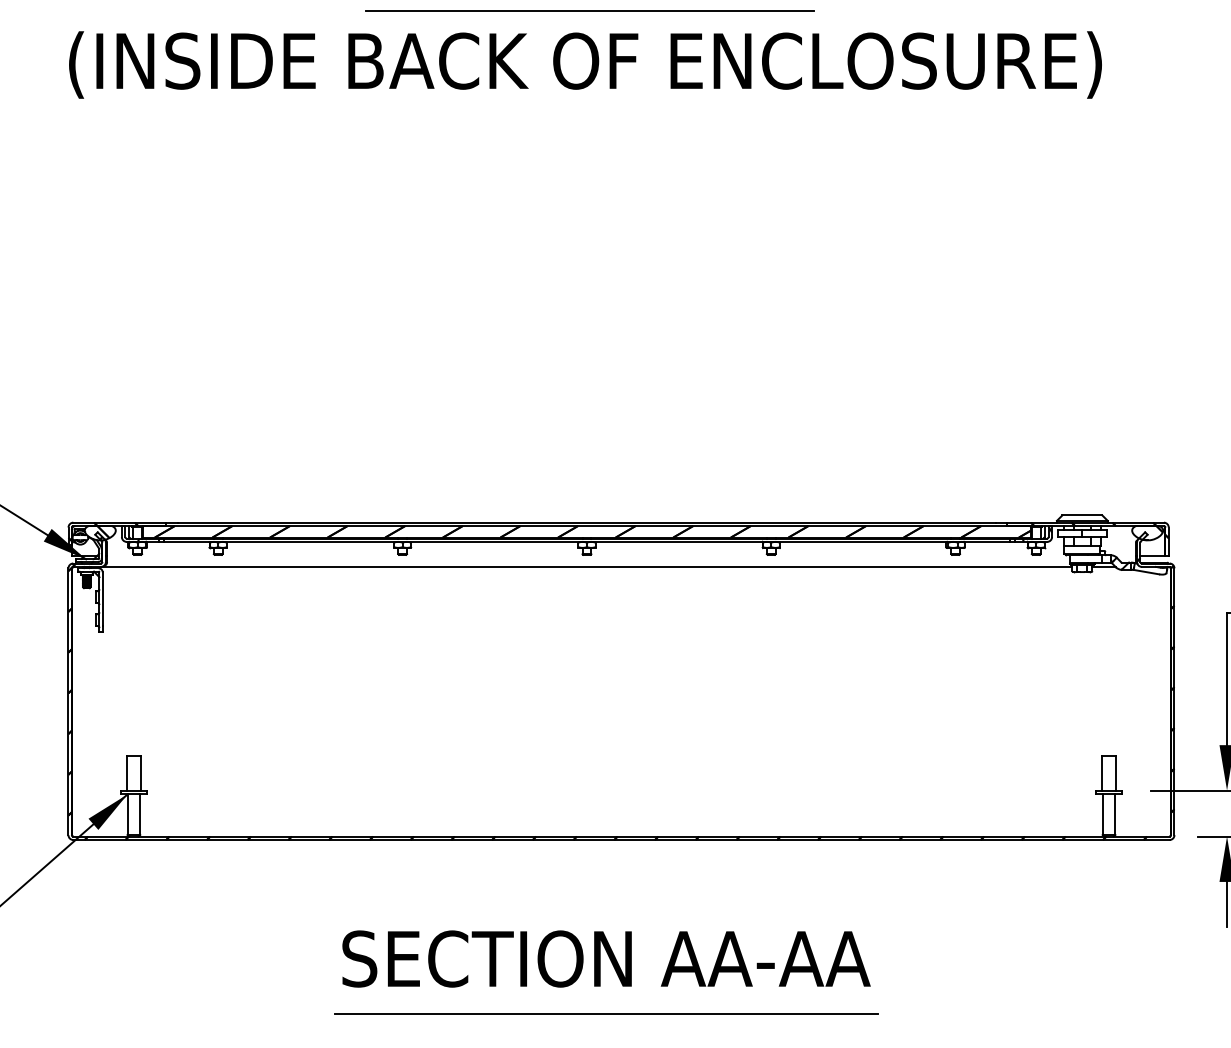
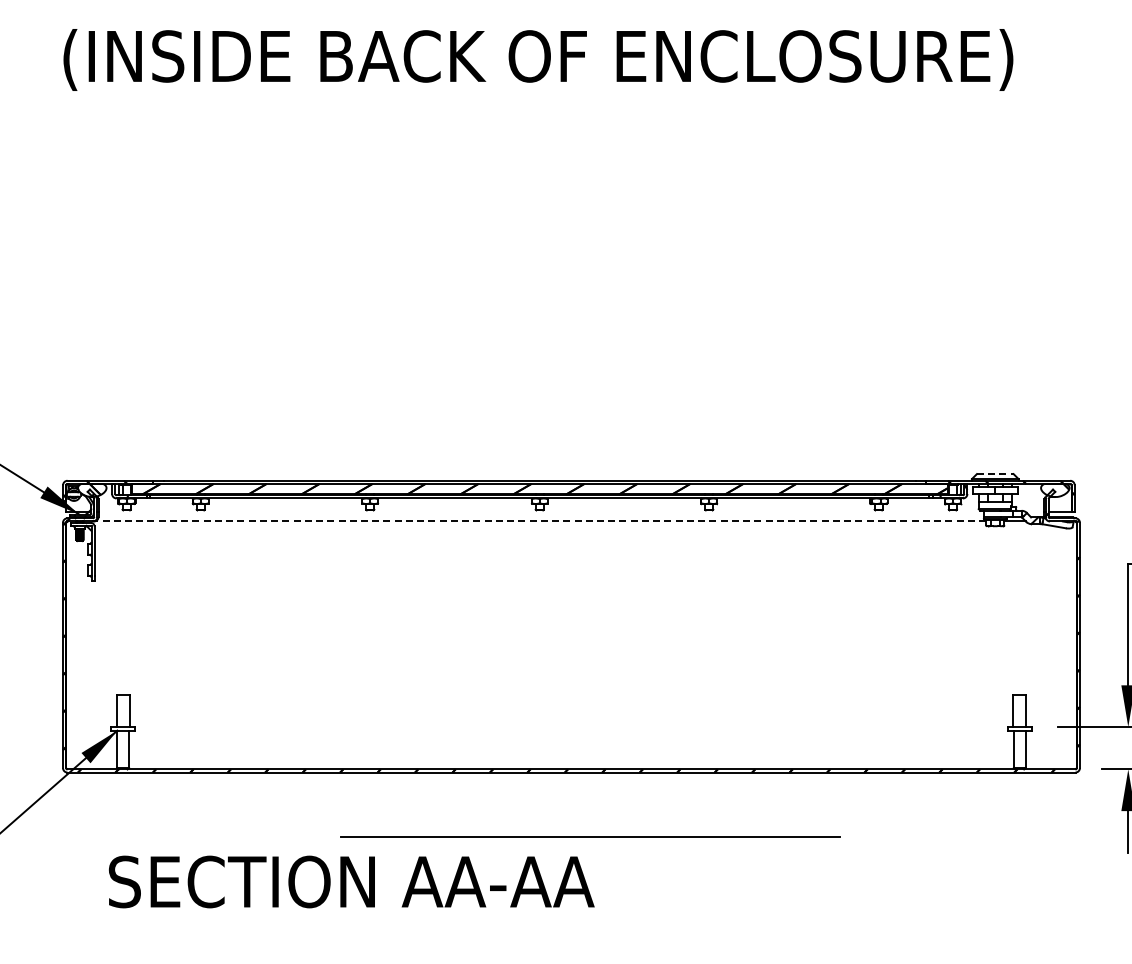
line: (589, 11) -> (542, 10), removed
line: (1082, 515) -> (995, 474), solid -> dashed
line: (587, 566) -> (540, 521), solid -> dashed
text: (606, 958) -> (351, 881), moved
line: (606, 1012) -> (590, 836), moved

